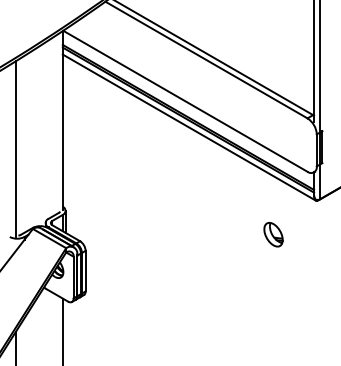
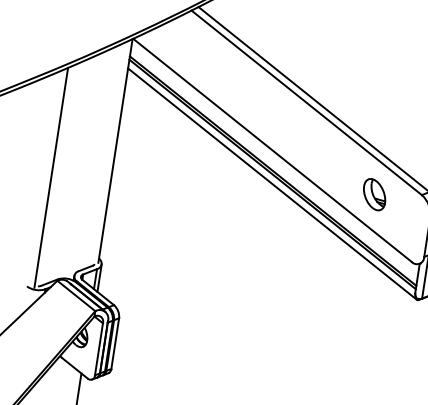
part: (273, 234) -> (374, 194), moved

